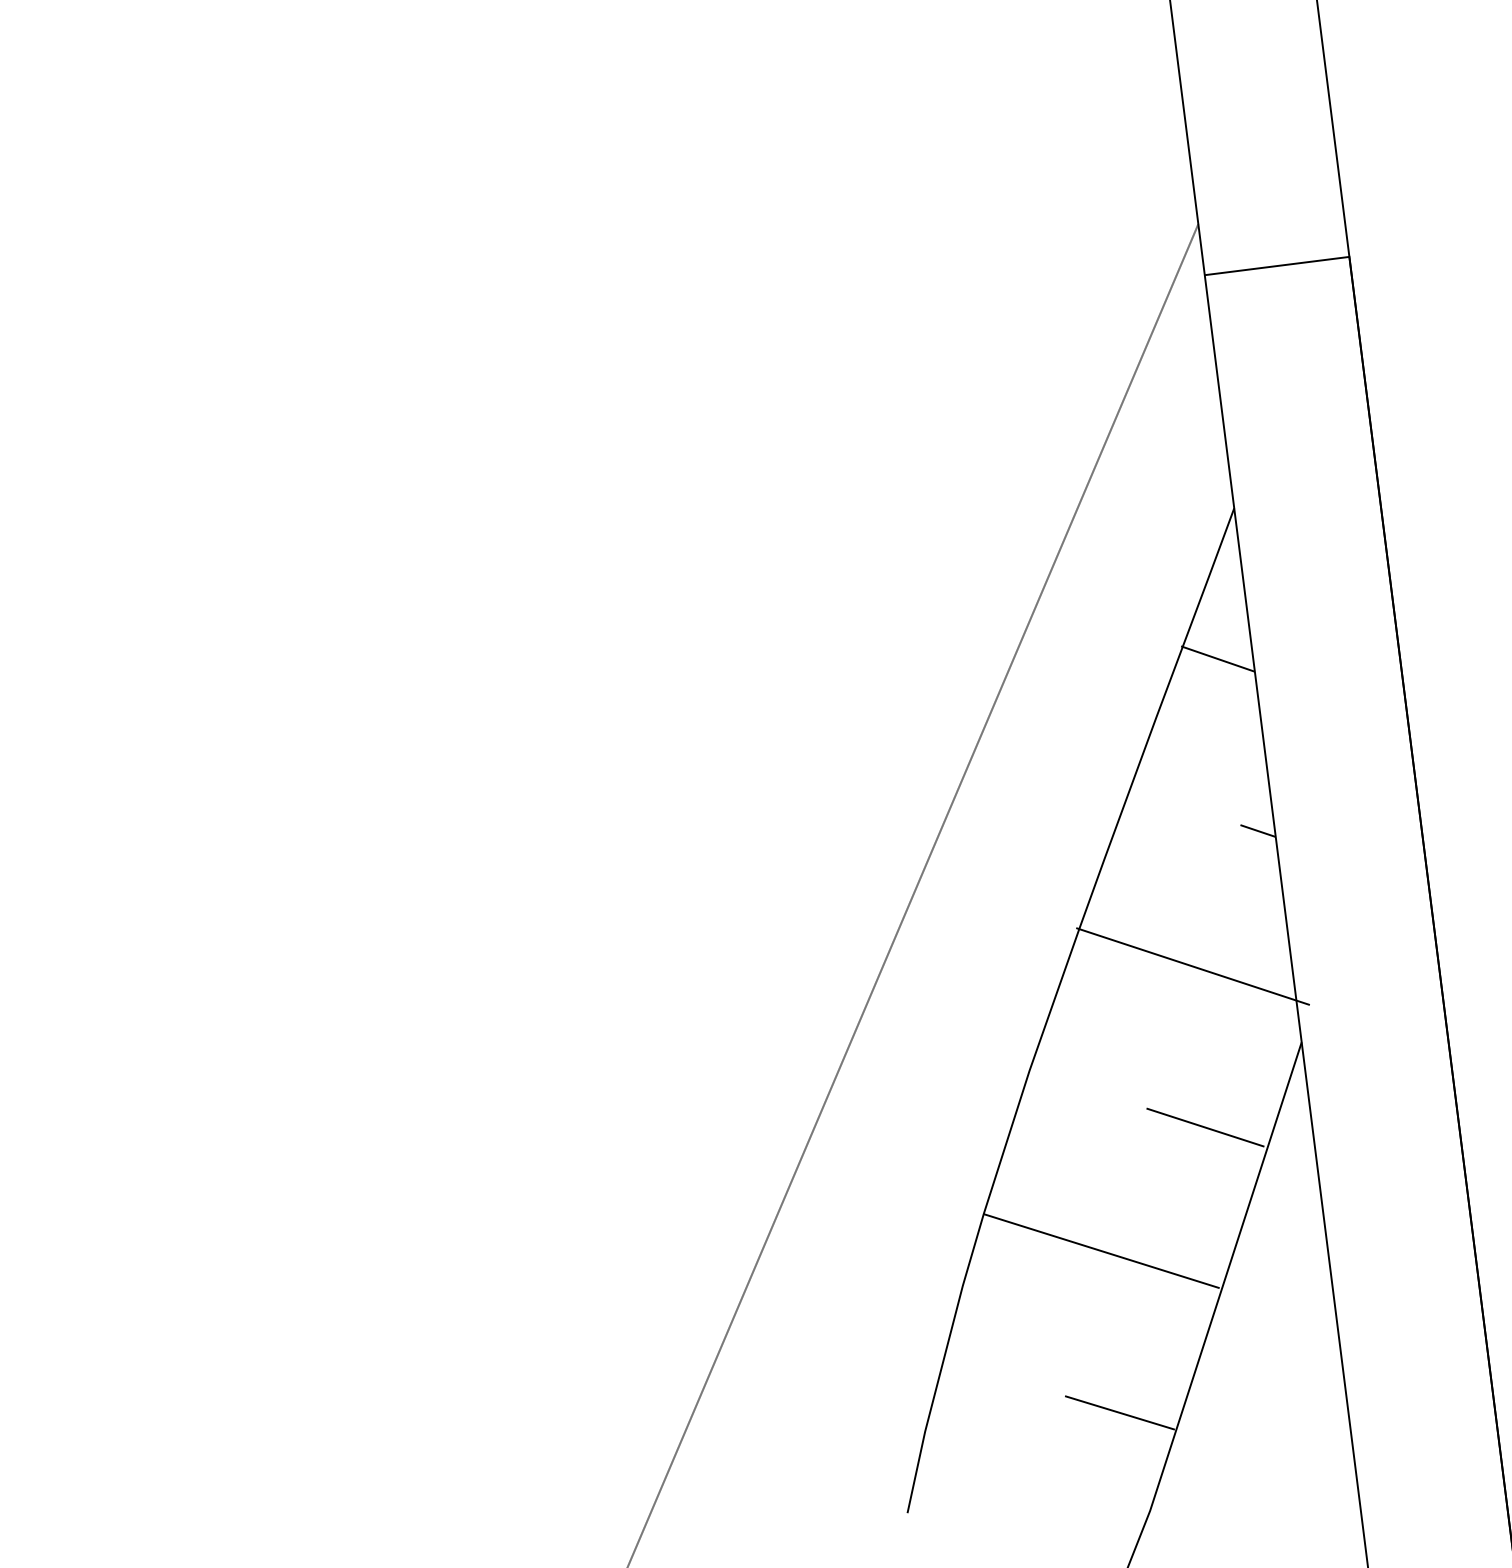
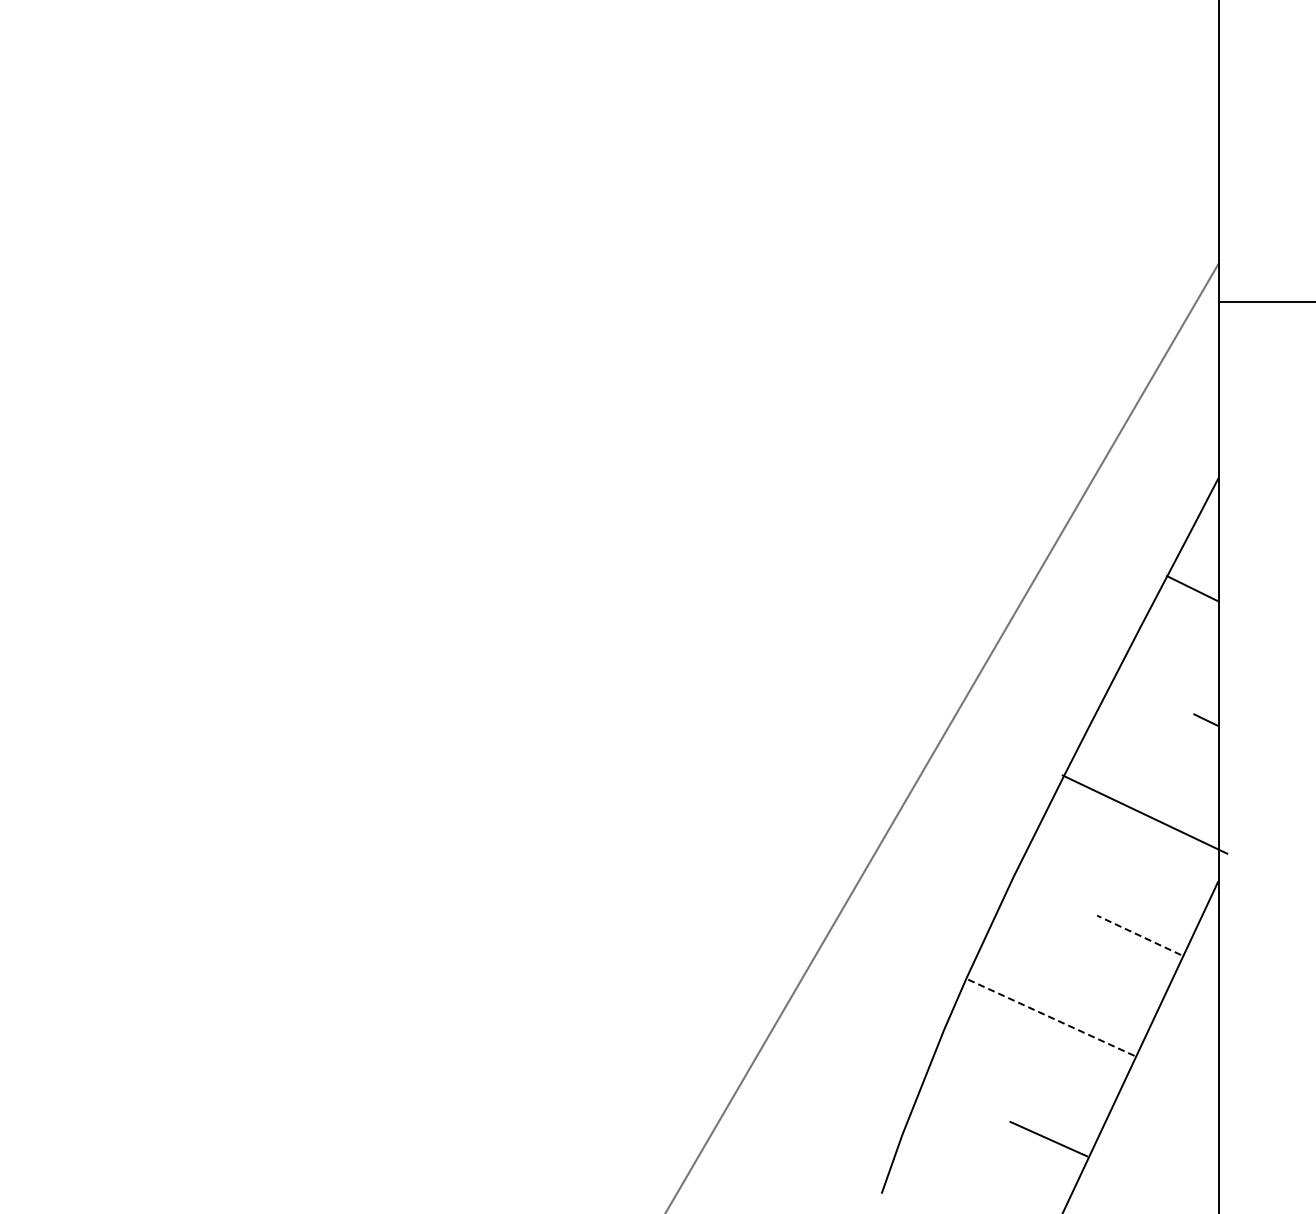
line: (1204, 1127) -> (1138, 935), solid -> dashed
line: (1101, 1251) -> (1050, 1017), solid -> dashed

